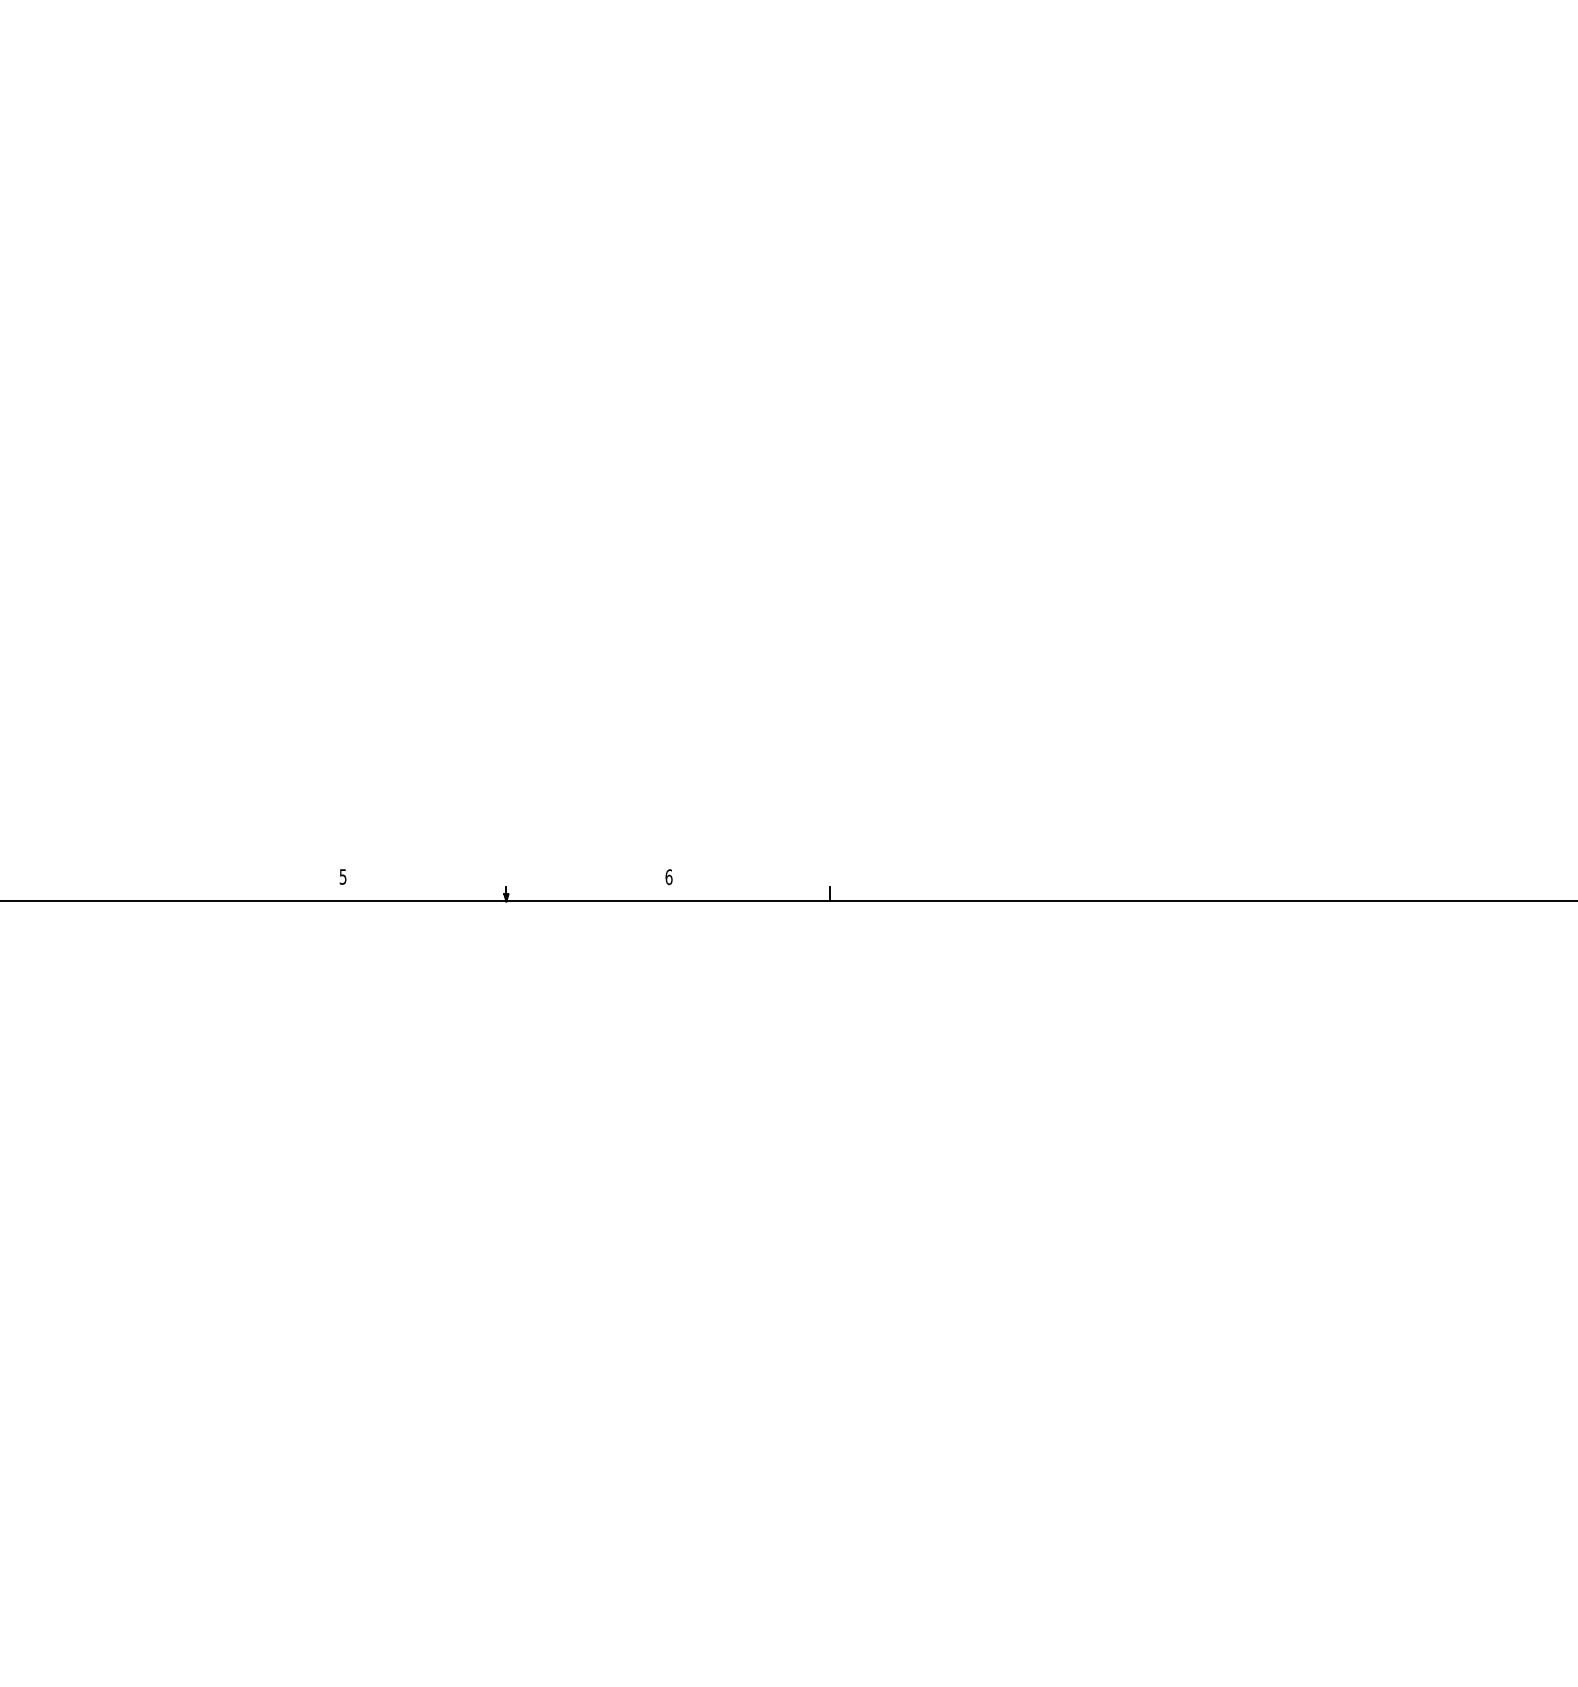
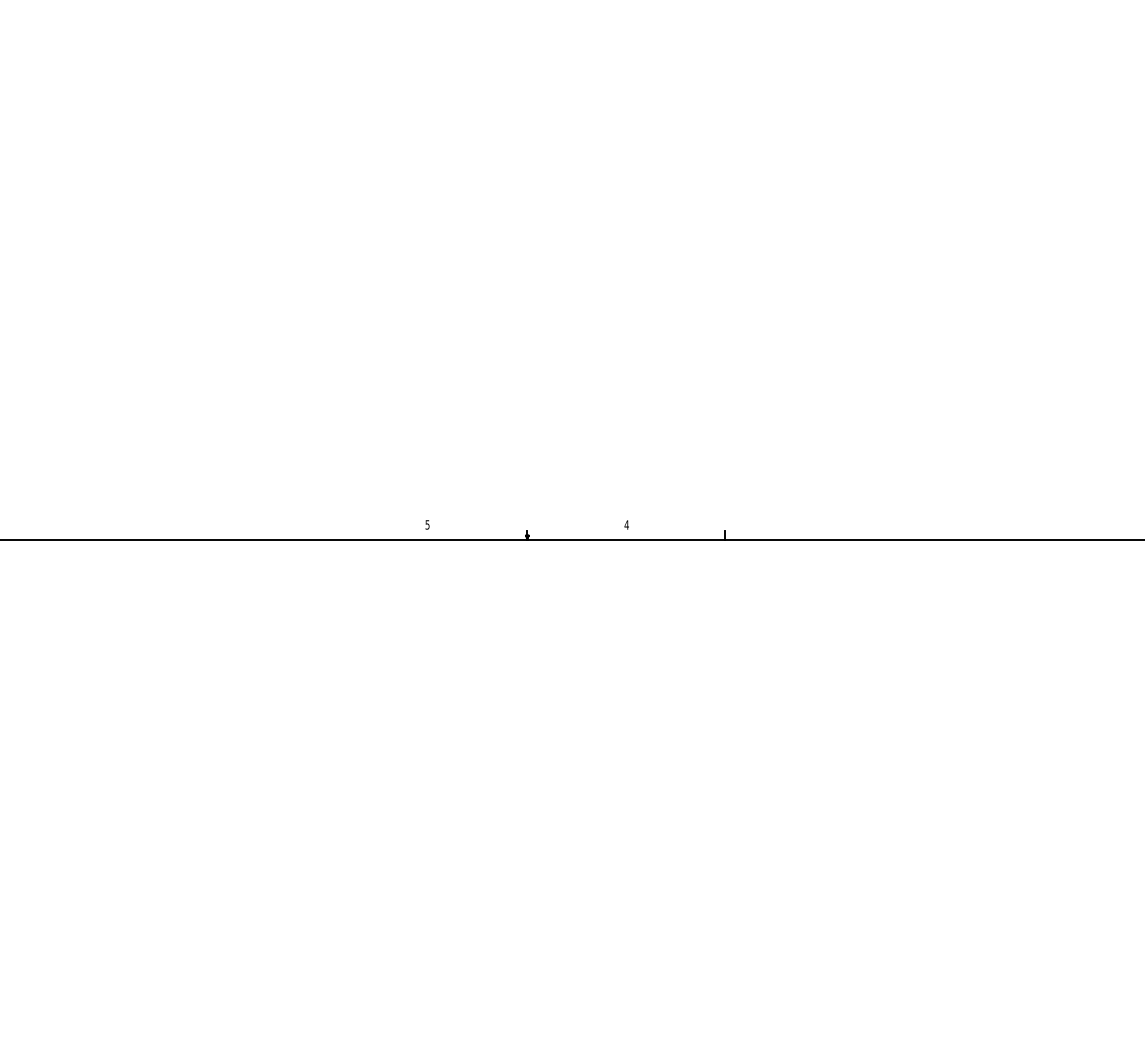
text: (668, 876) -> (626, 524), 6 -> 4

